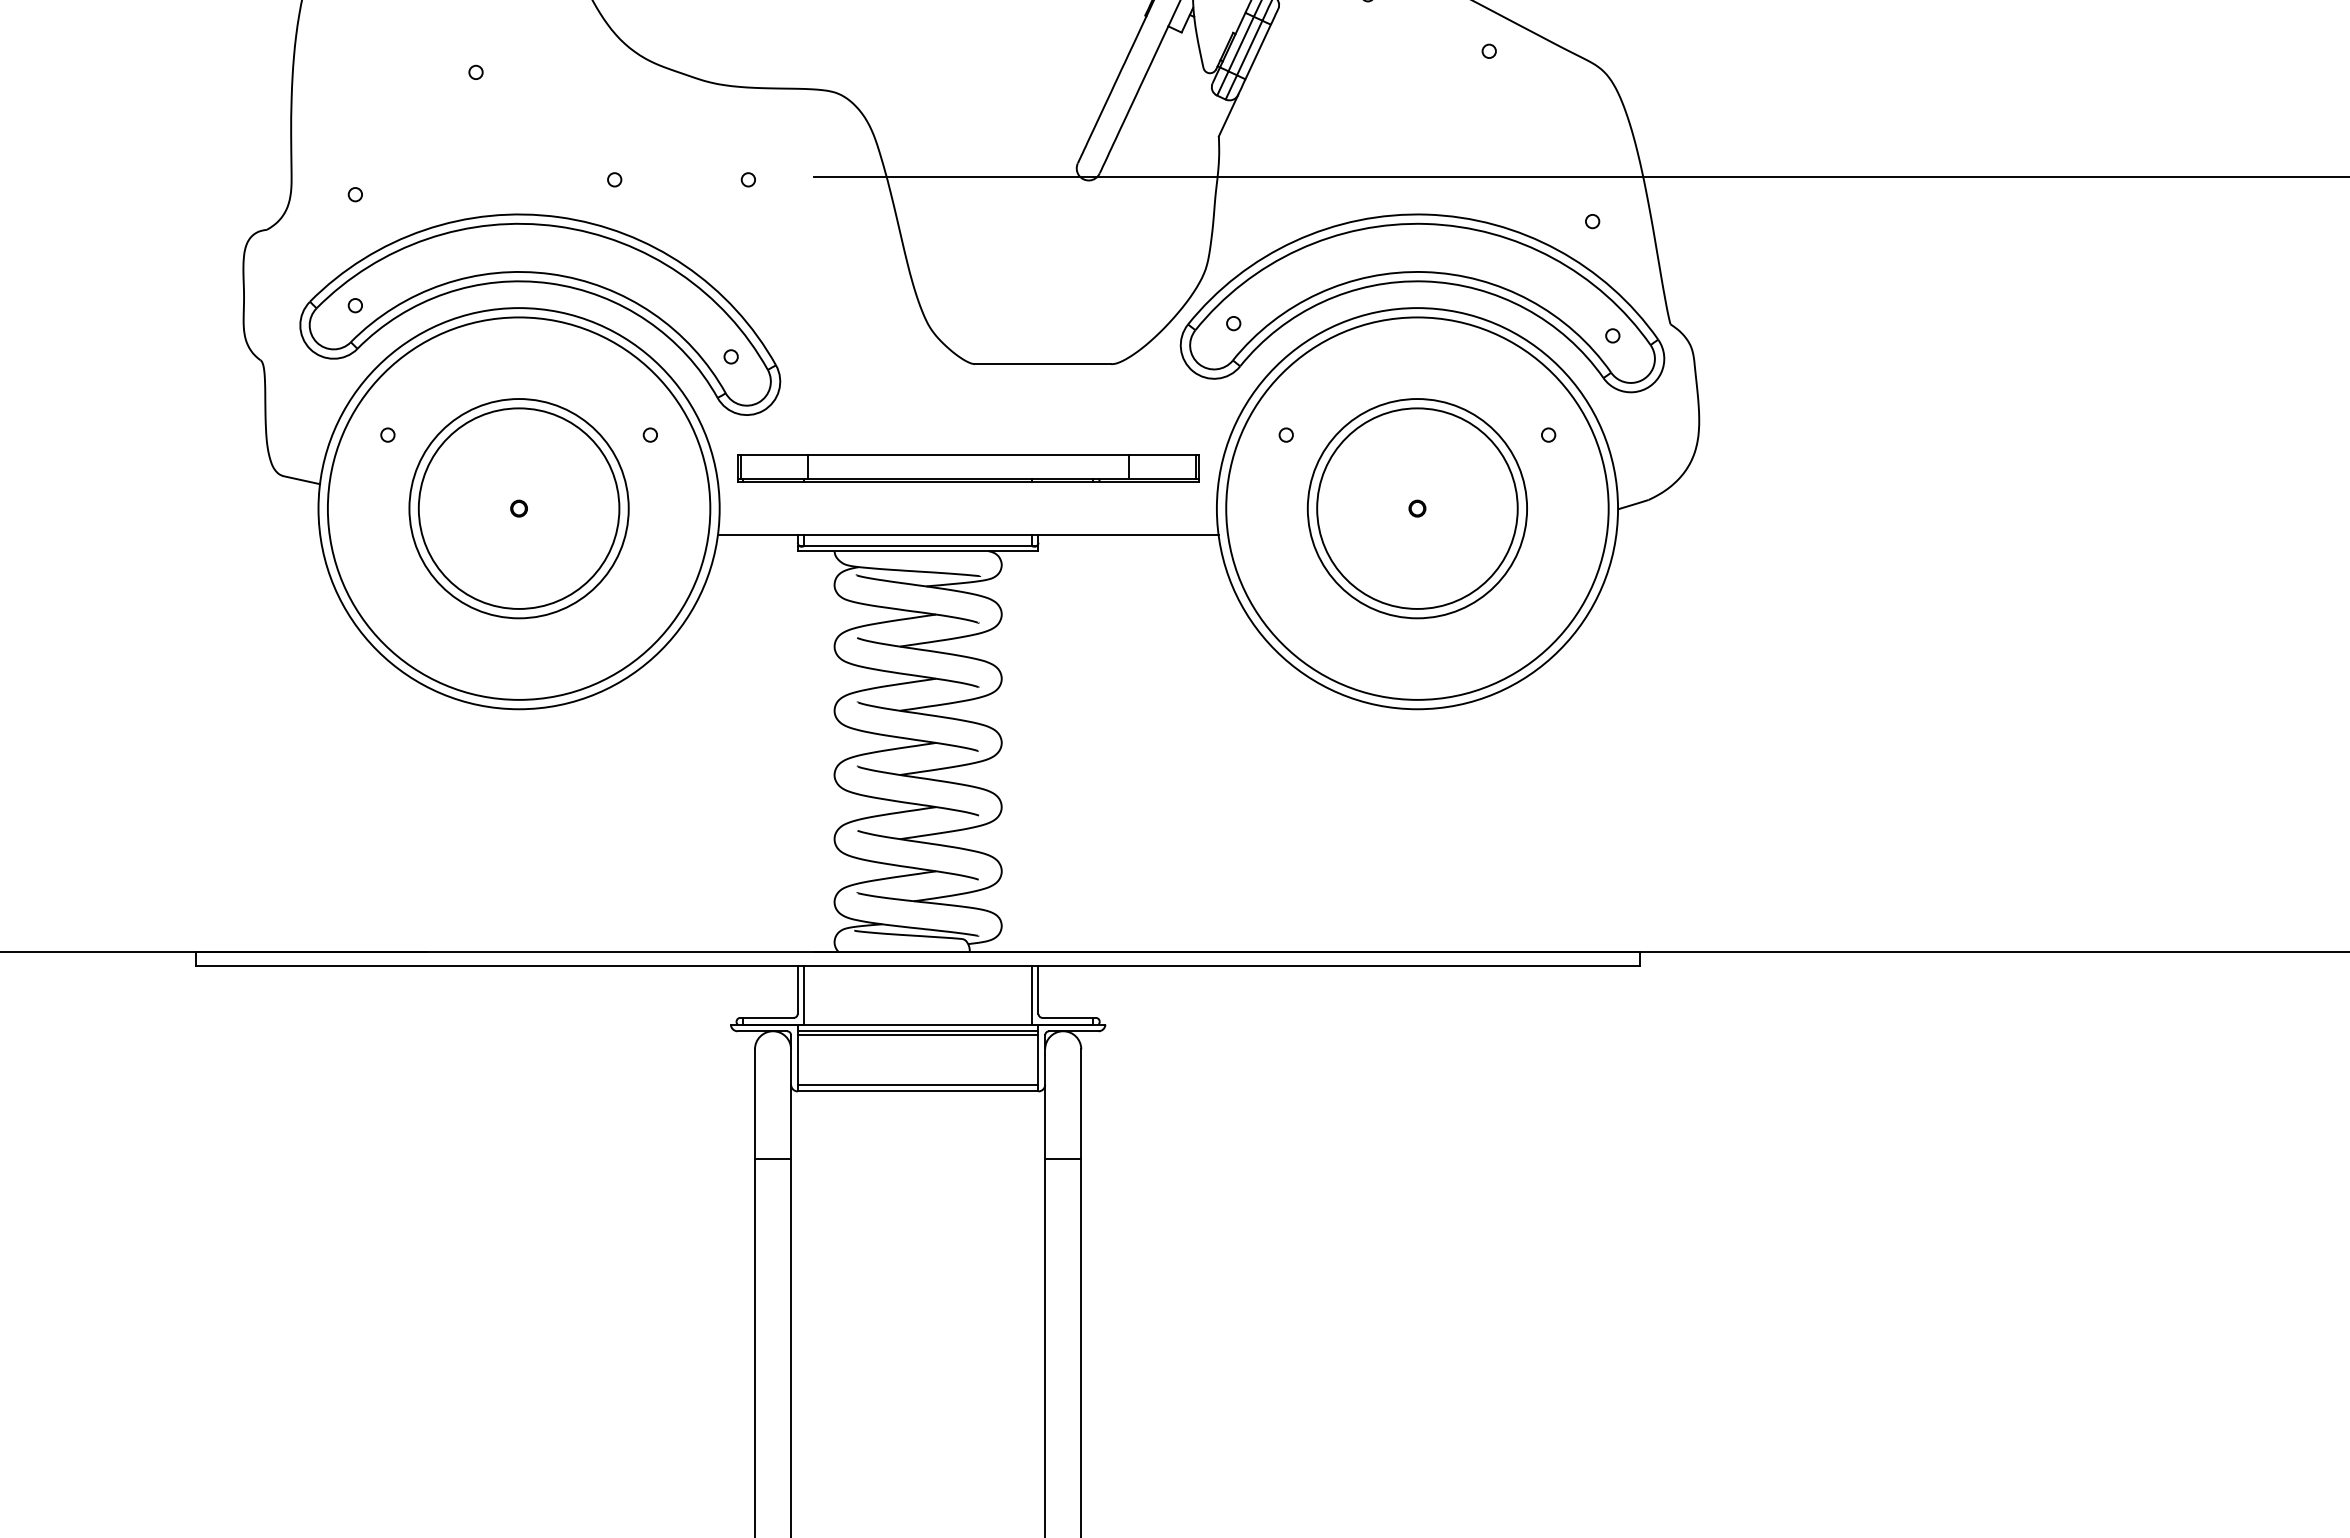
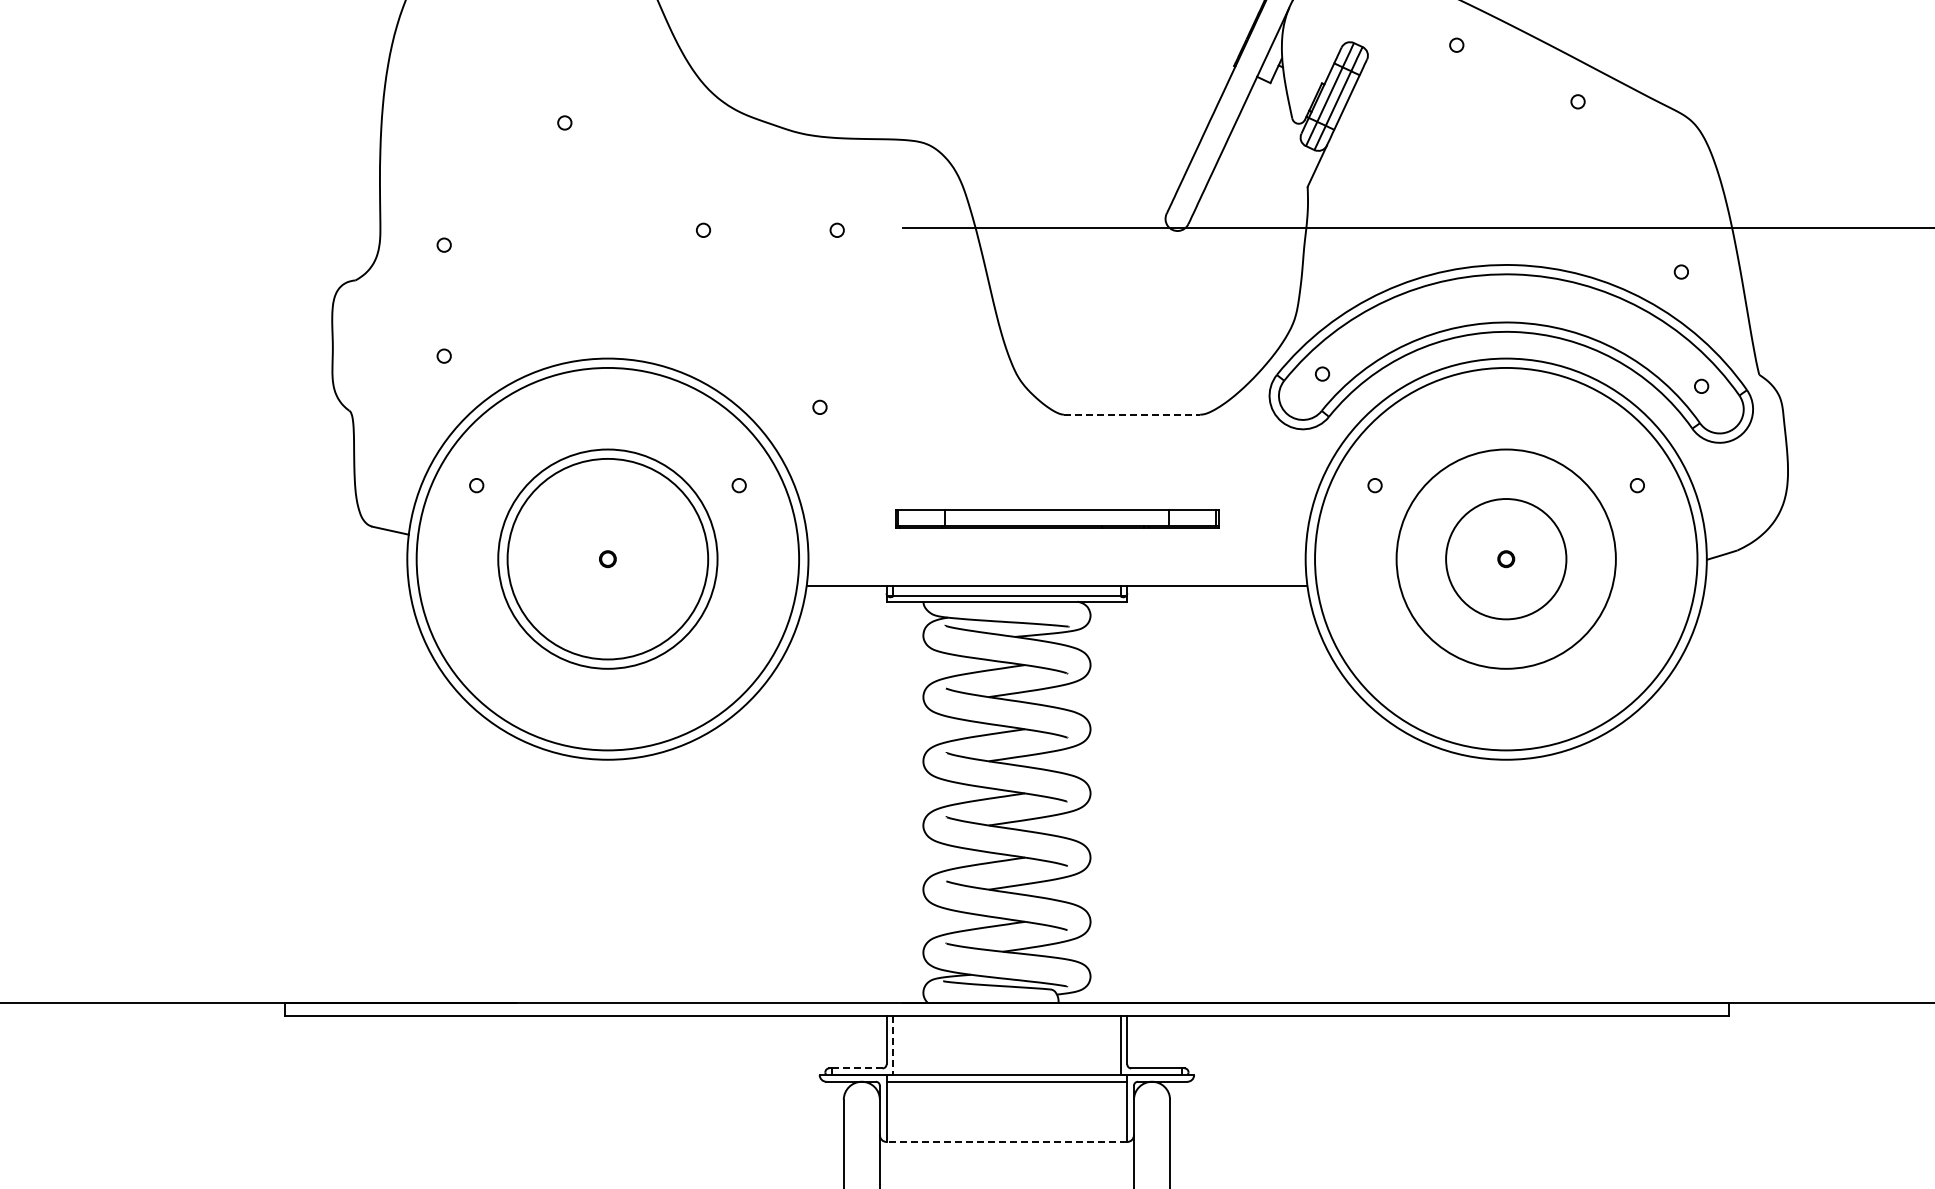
part: (540, 283) -> (629, 334), removed
line: (1043, 364) -> (1132, 415), solid -> dashed
part: (968, 468) -> (1057, 519), size x0.7
circle: (1417, 508) -> (1506, 559), size x0.6
line: (804, 995) -> (893, 1046), solid -> dashed
line: (768, 1017) -> (857, 1068), solid -> dashed
line: (917, 1035) -> (1006, 1086), removed
line: (917, 1084) -> (1006, 1135), removed
line: (917, 1091) -> (1006, 1142), solid -> dashed

